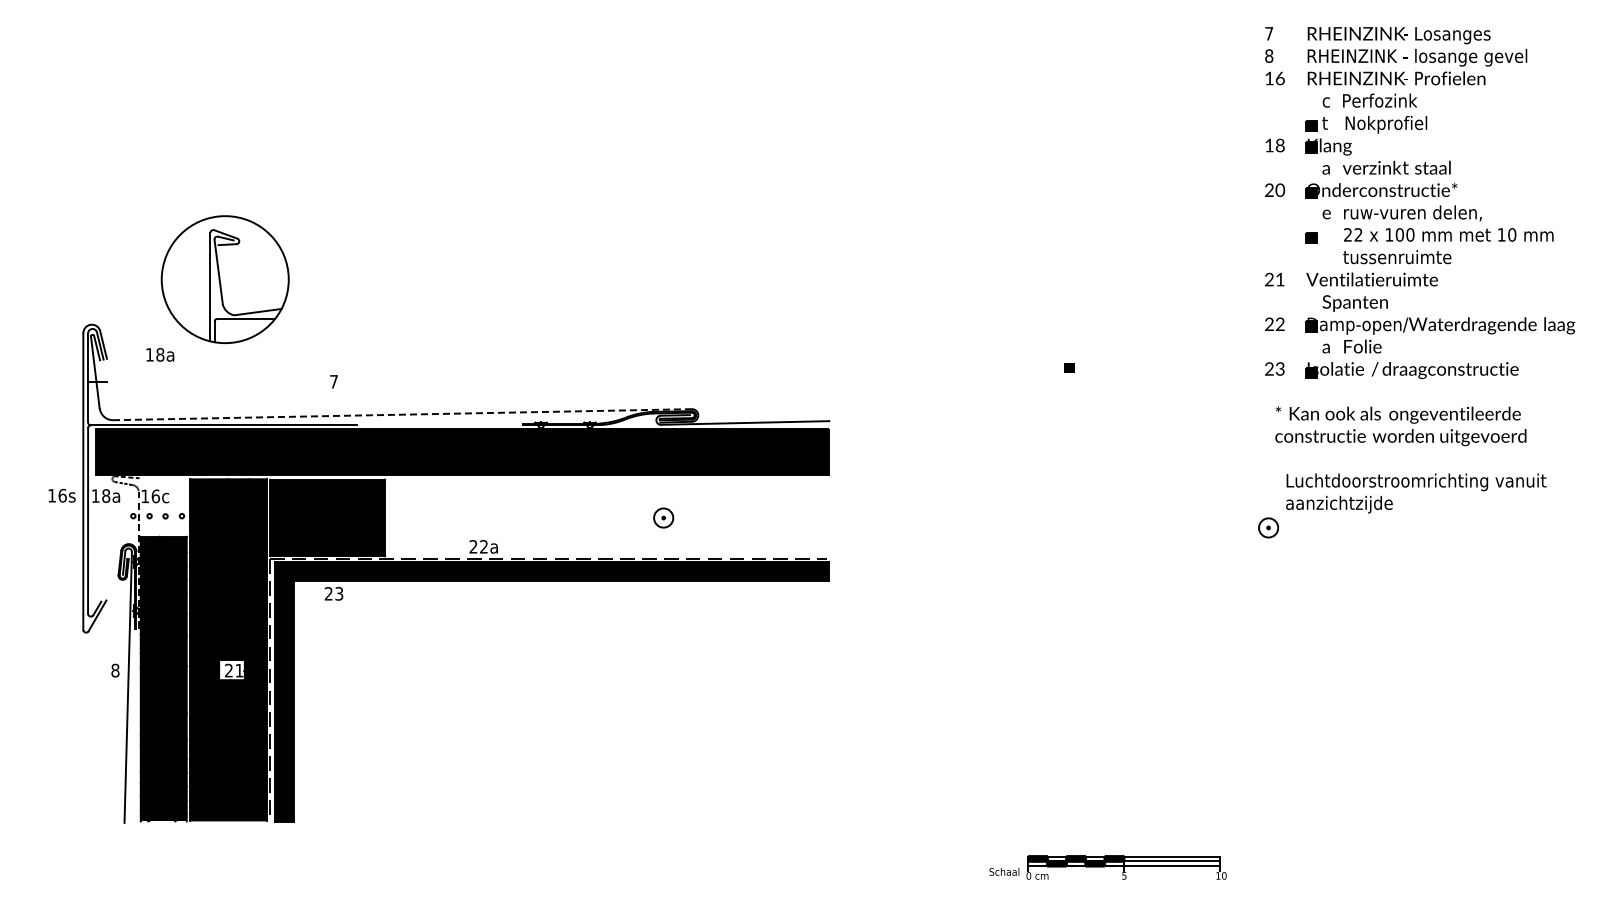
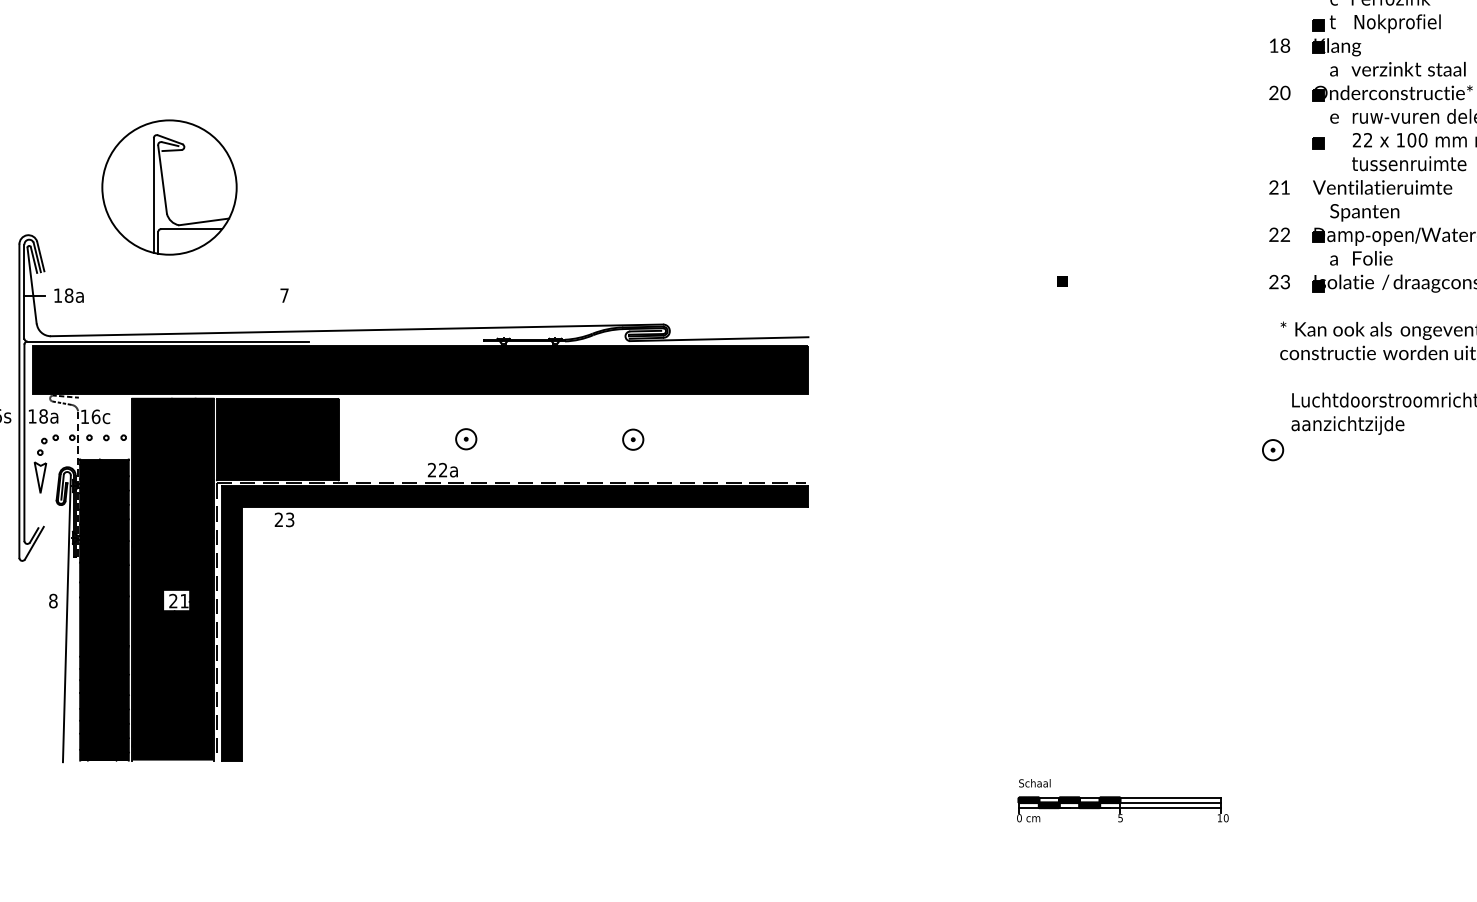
text: (160, 354) -> (69, 295), moved
line: (402, 414) -> (356, 330), dashed -> solid
part: (505, 517) -> (465, 439), added
part: (108, 540) -> (46, 463), added
text: (1004, 871) -> (1034, 782), moved

